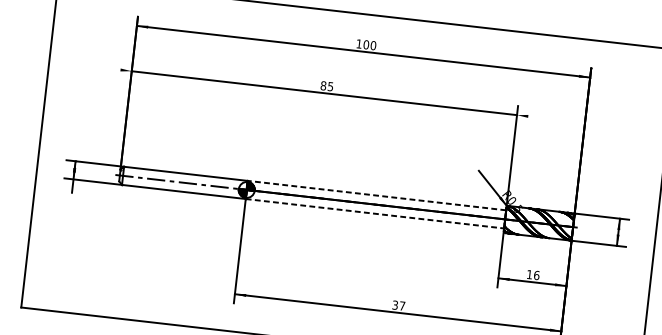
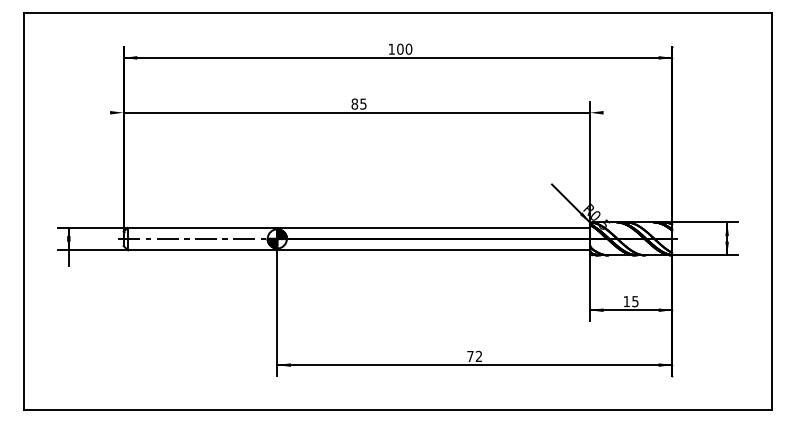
line: (376, 195) -> (433, 227), dashed -> solid
line: (375, 213) -> (434, 249), dashed -> solid
text: (536, 275) -> (635, 301), 16 -> 15
text: (398, 305) -> (474, 356), 37 -> 72

